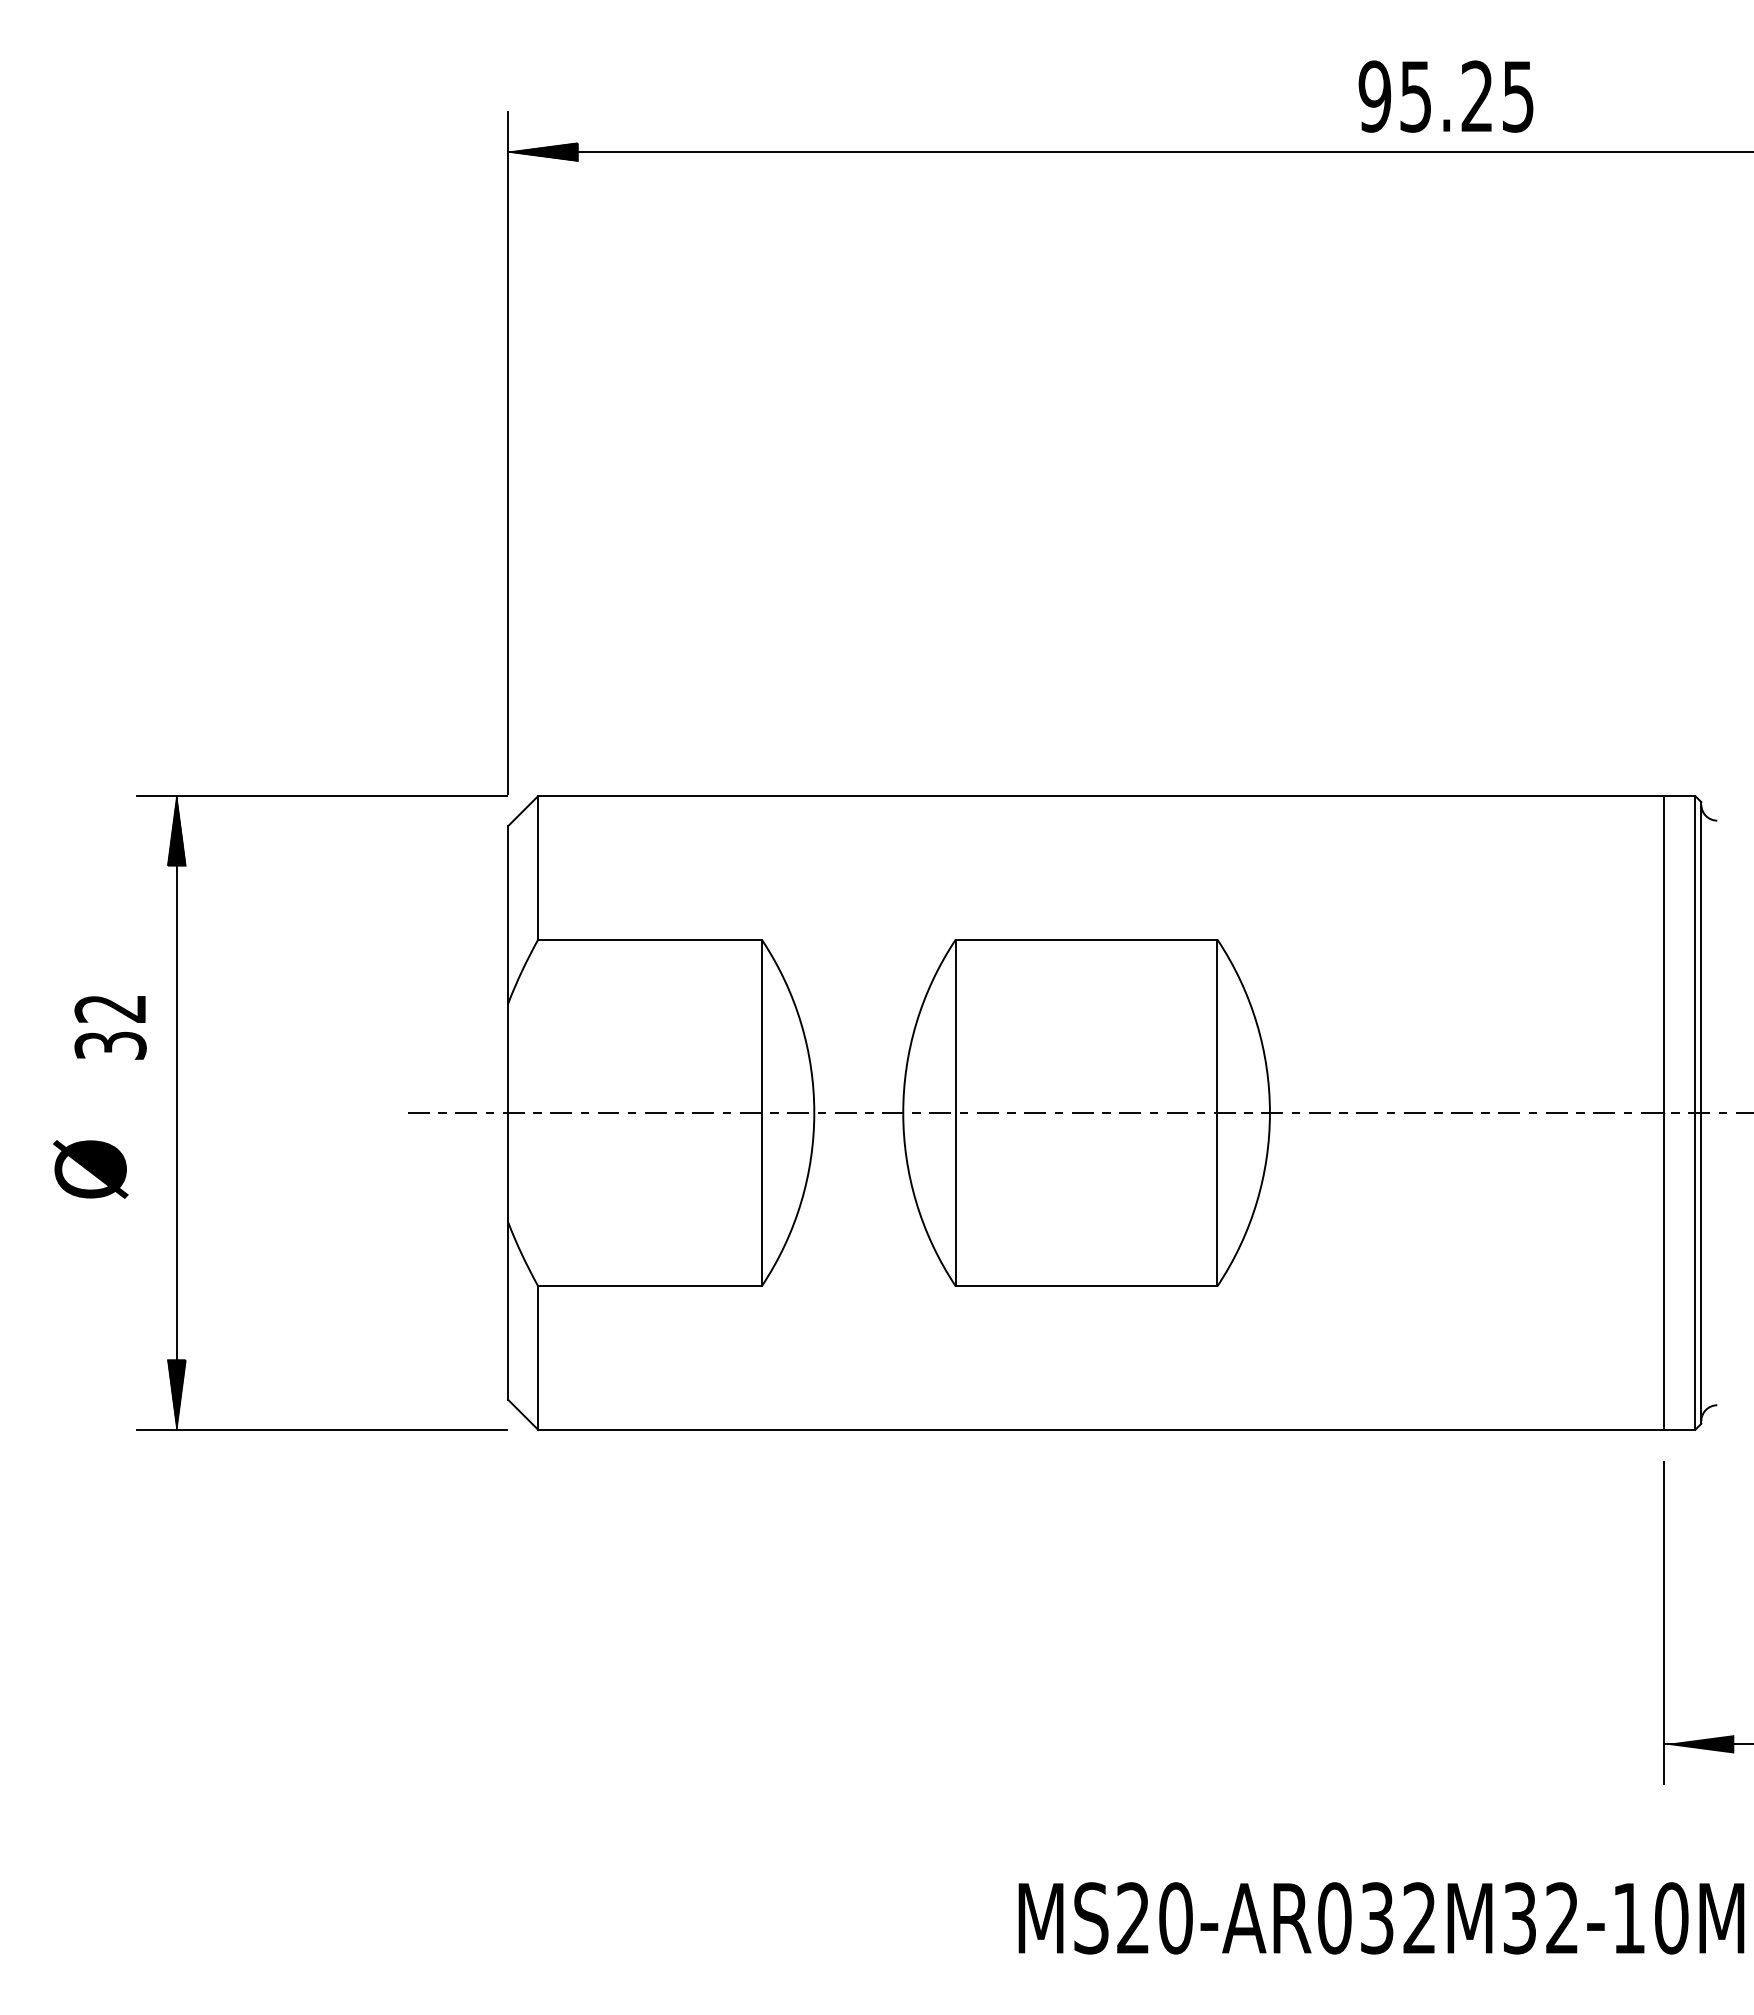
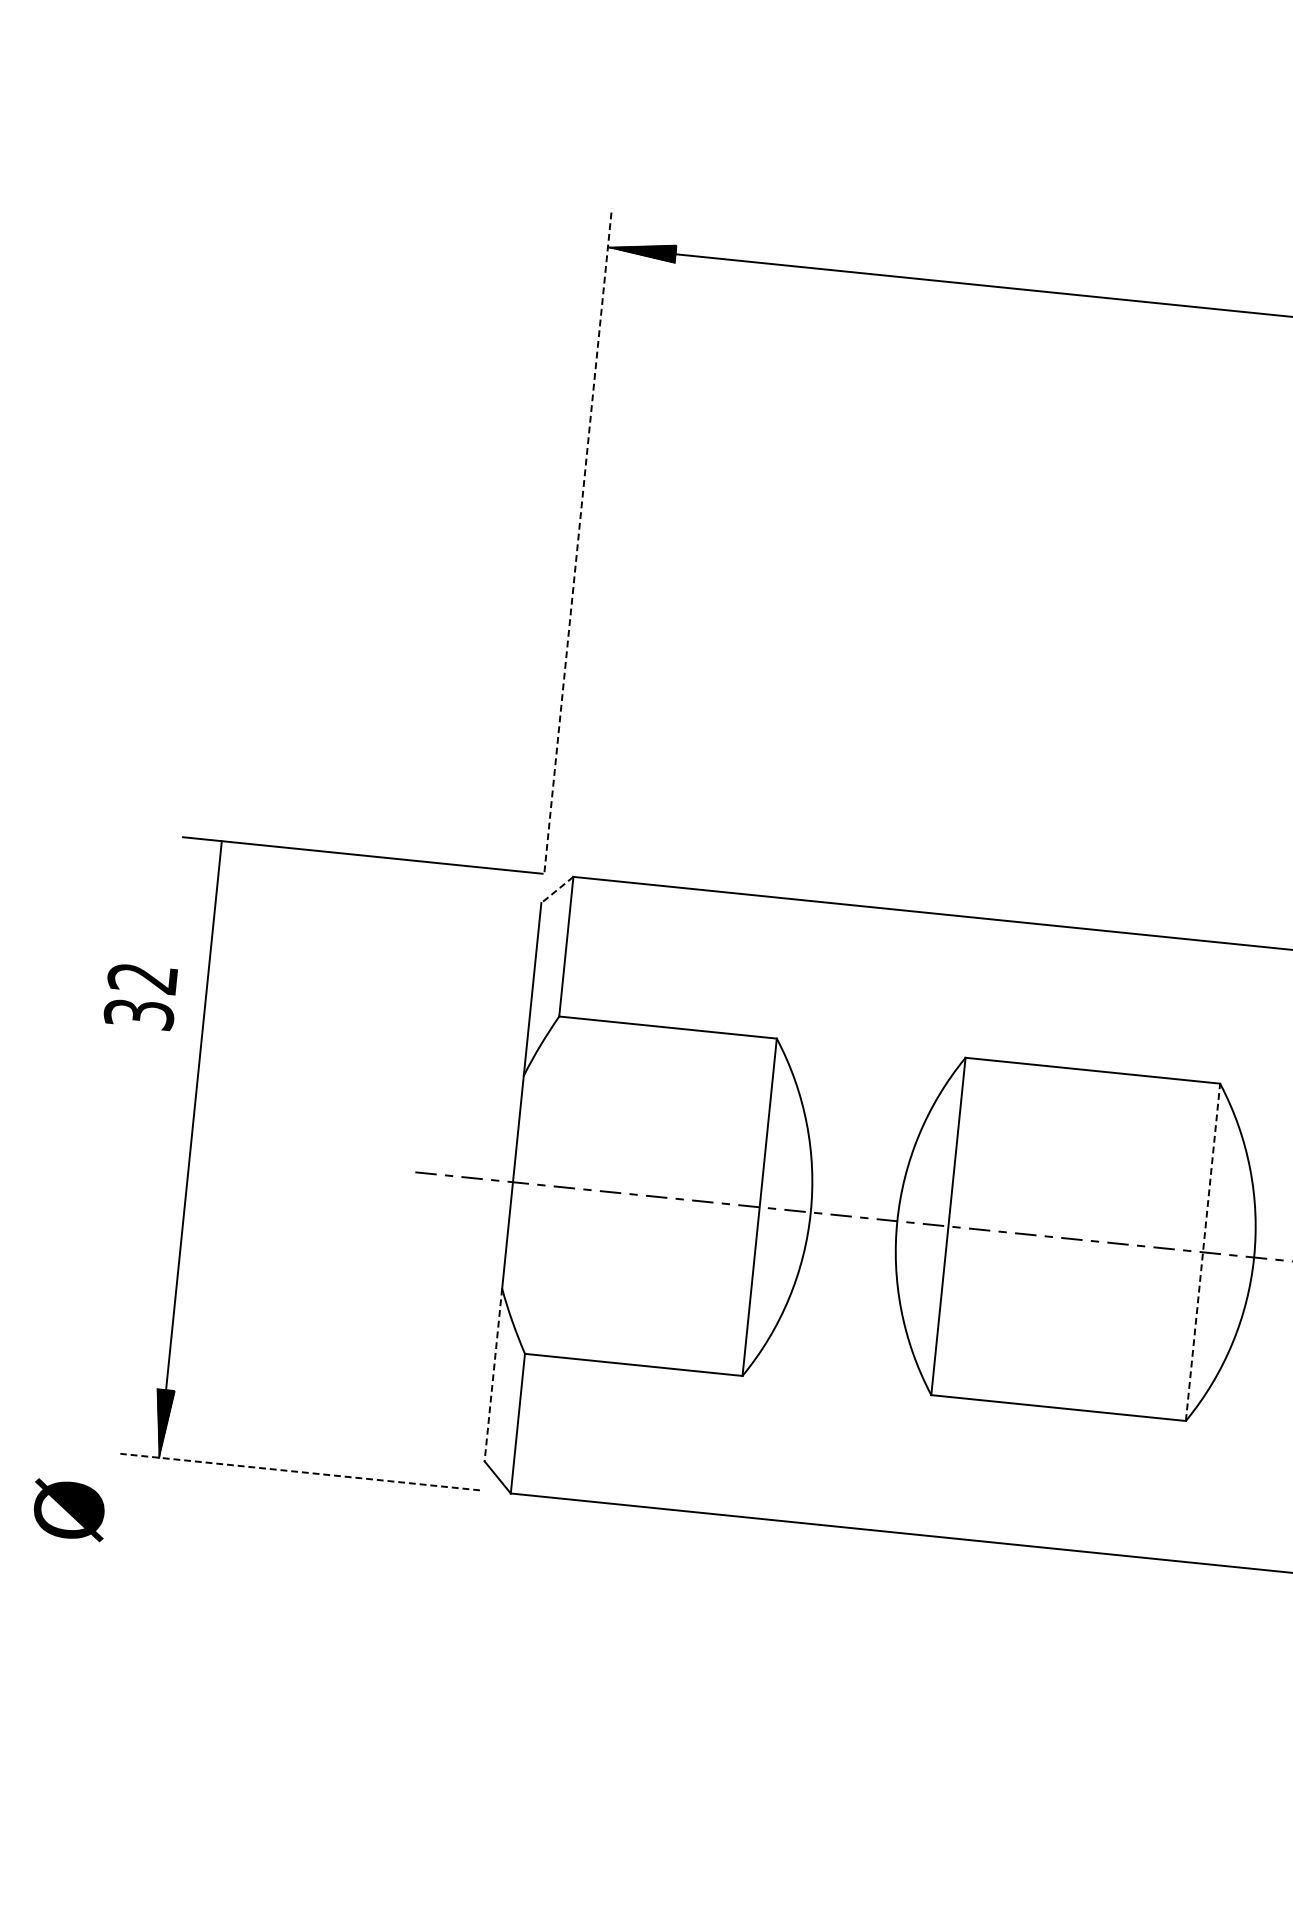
line: (508, 452) -> (578, 539), solid -> dashed
line: (522, 811) -> (556, 890), solid -> dashed
hatch: (176, 830) -> (218, 874), removed
text: (110, 1027) -> (140, 996), moved
line: (1217, 1112) -> (1203, 1251), solid -> dashed
text: (90, 1169) -> (69, 1510), moved
line: (508, 1311) -> (493, 1375), solid -> dashed
line: (321, 1429) -> (300, 1471), solid -> dashed

